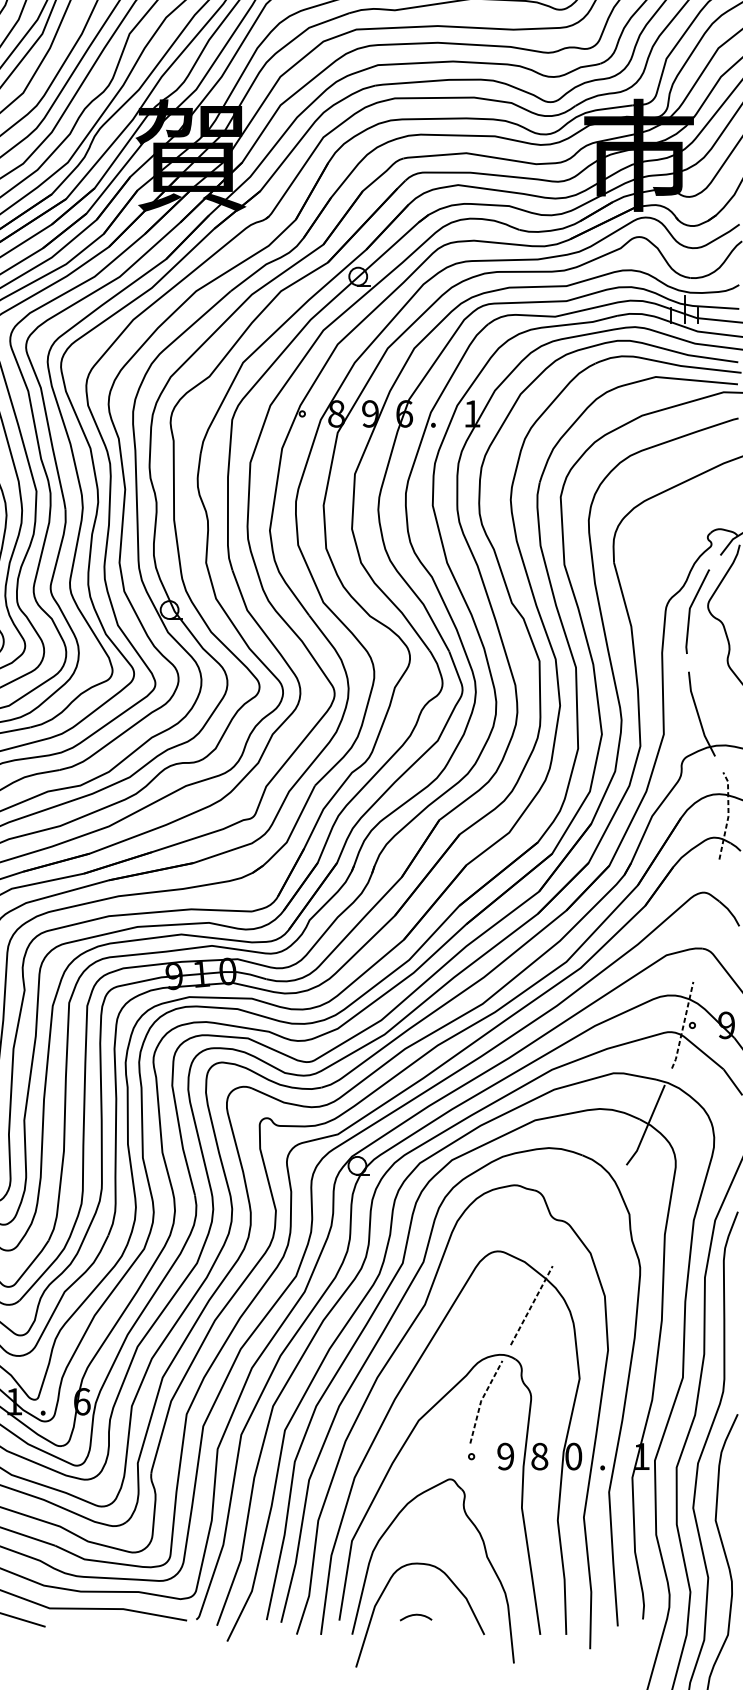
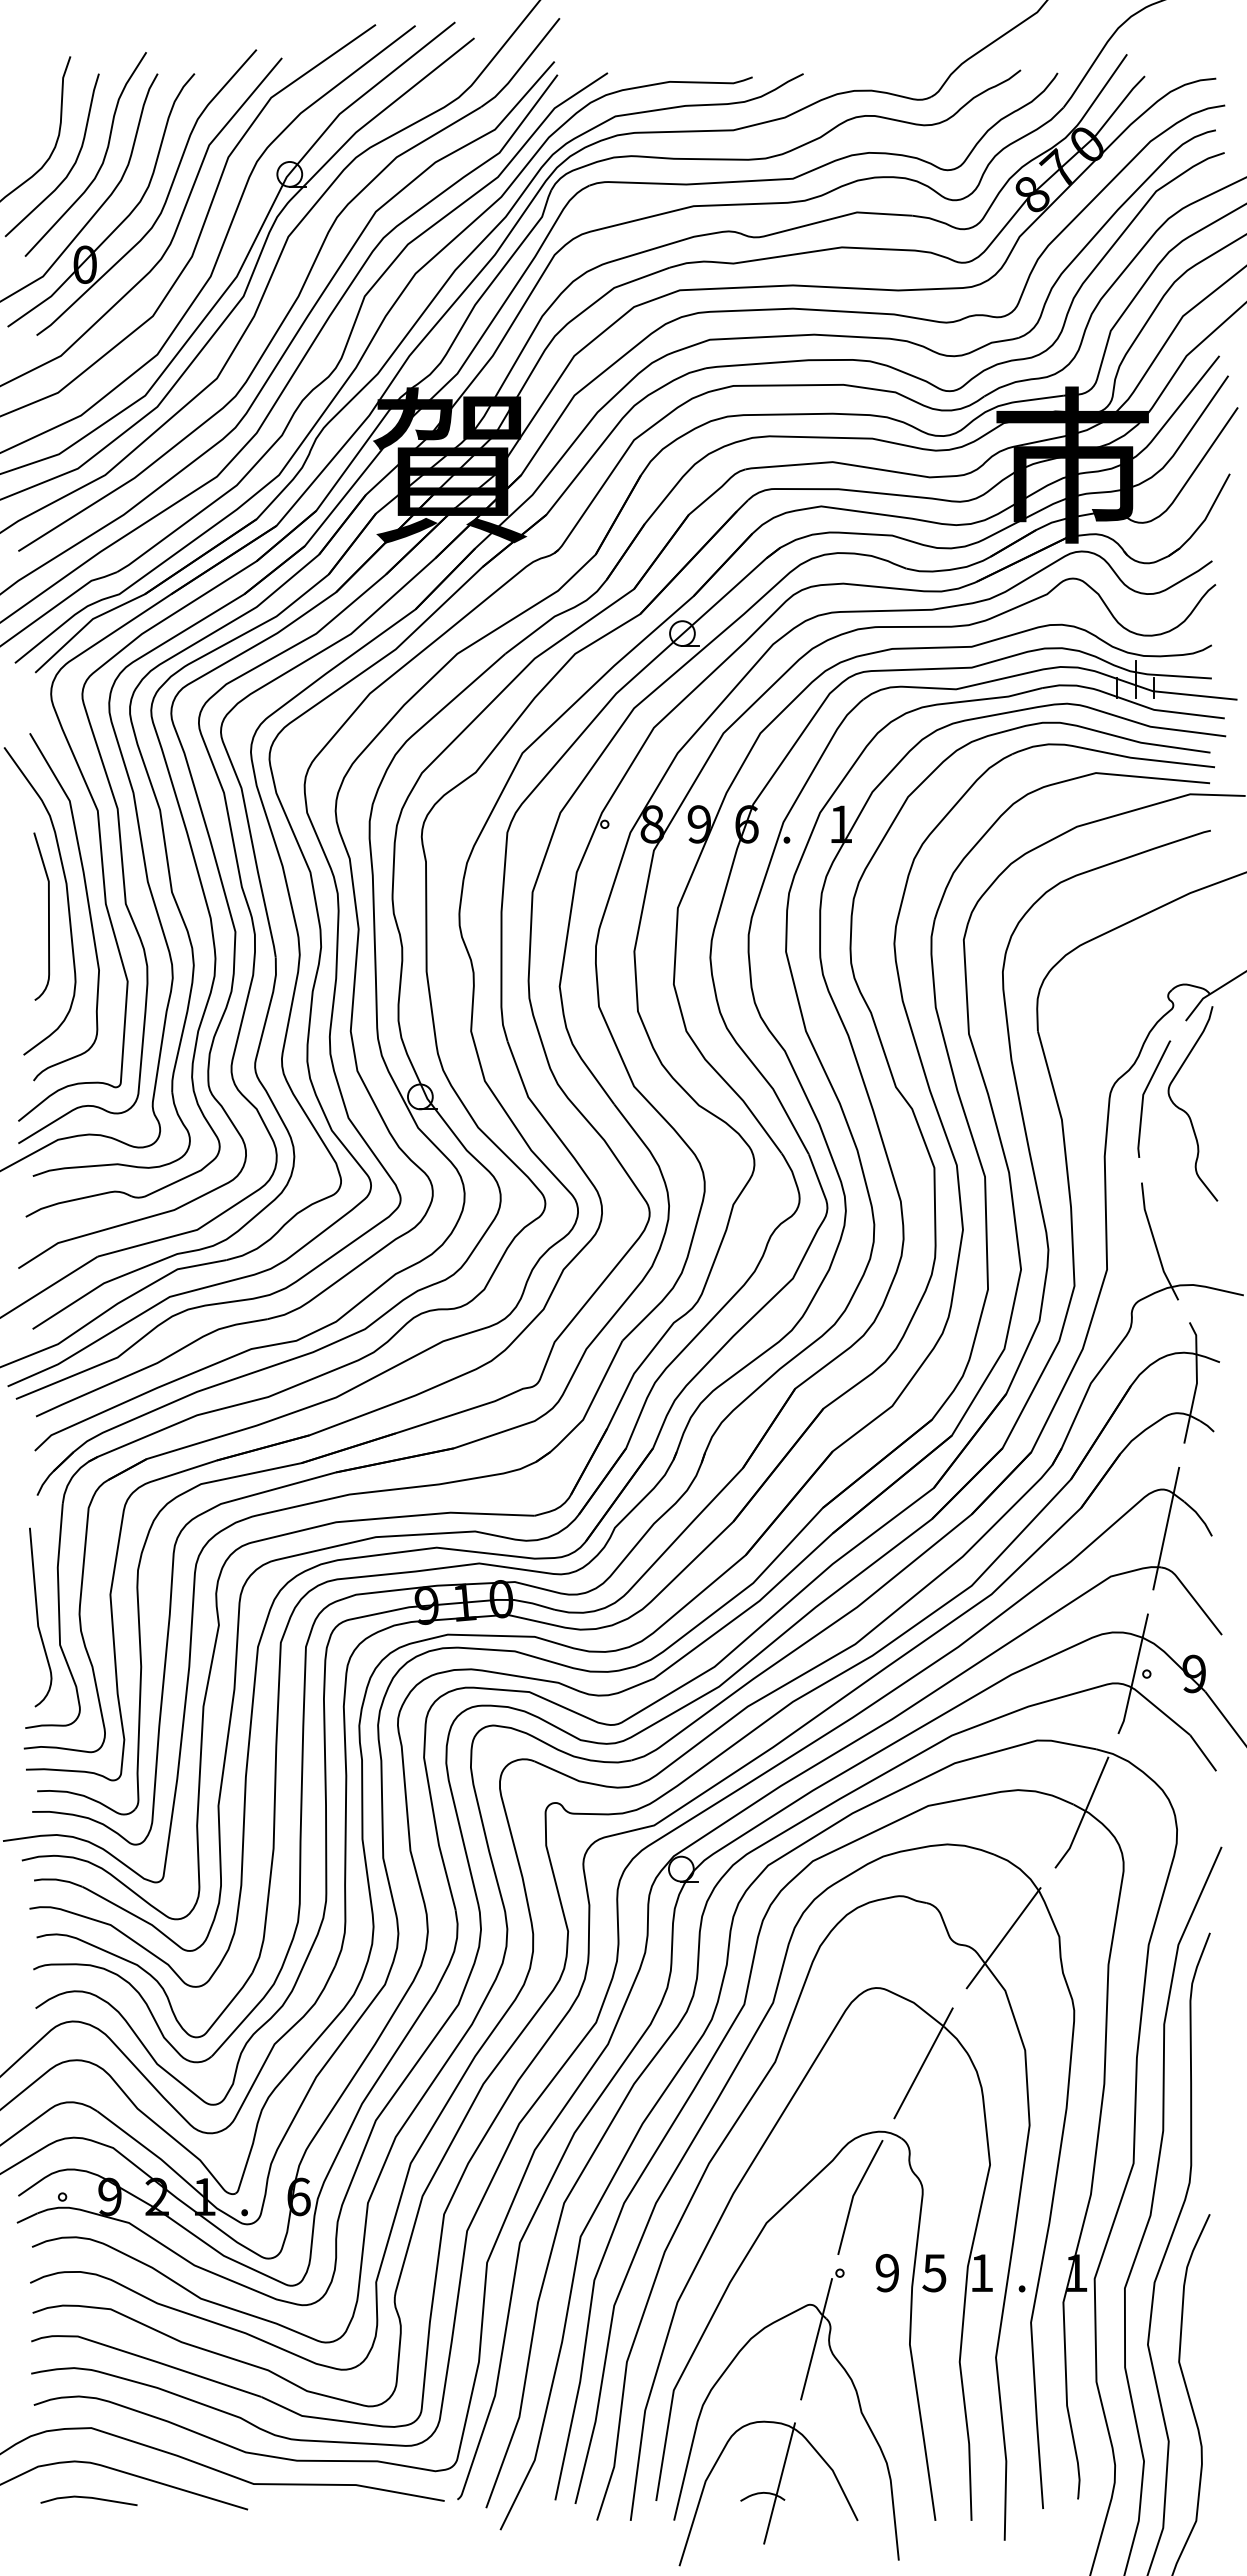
line: (728, 815) -> (1196, 1382), dashed -> solid
line: (706, 920) -> (1166, 1528), added
line: (683, 1025) -> (1134, 1674), dashed -> solid
line: (589, 1215) -> (1003, 1938), added
line: (531, 1305) -> (923, 2062), dashed -> solid
line: (481, 1400) -> (853, 2195), dashed -> solid
text: (539, 1456) -> (934, 2273), 8 -> 5
text: (573, 1456) -> (981, 2273), 0 -> 1
line: (454, 1504) -> (816, 2339), added
line: (428, 1608) -> (779, 2483), added

